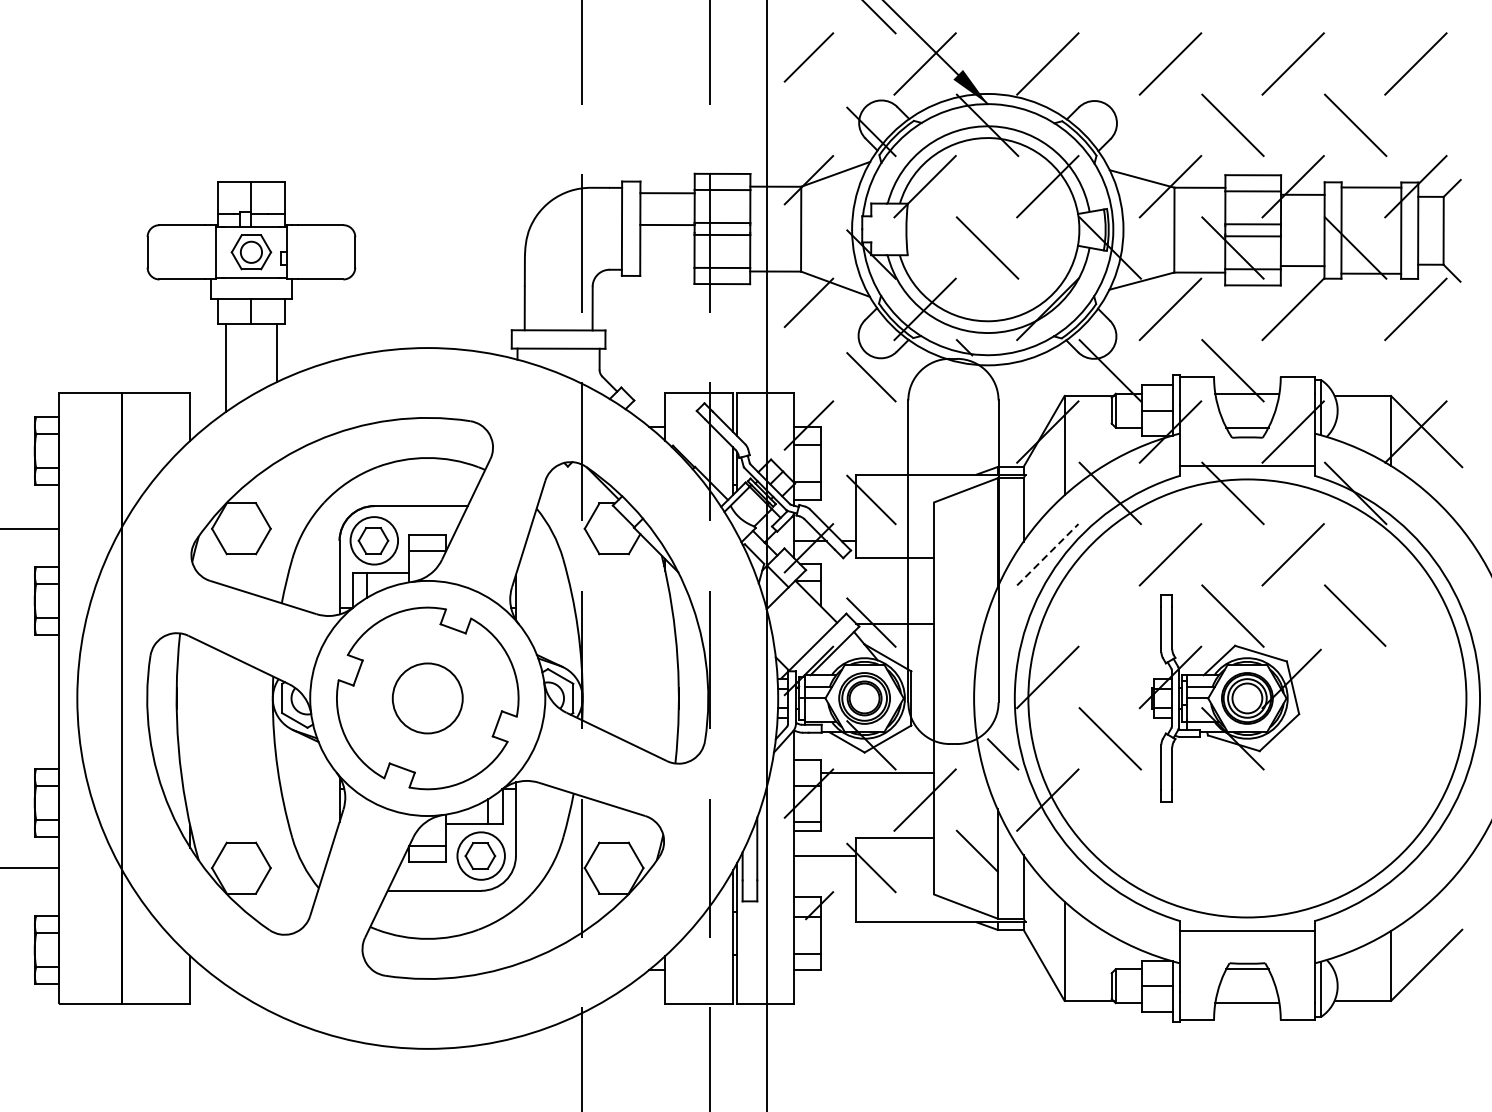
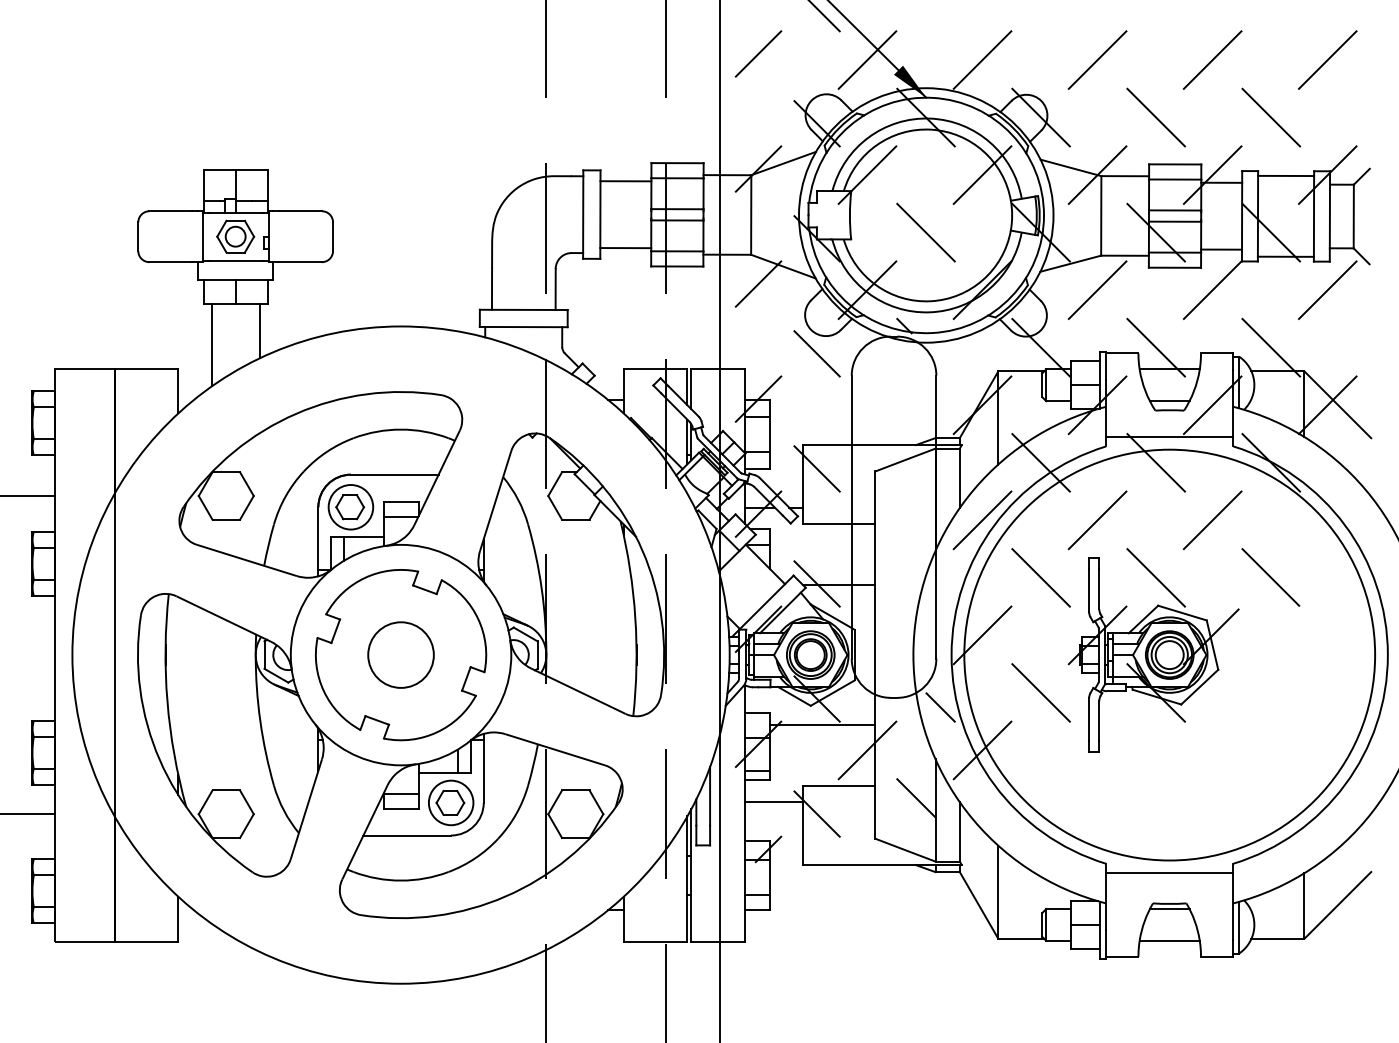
line: (1109, 125) -> (1040, 117), added
line: (667, 225) -> (625, 248), moved
line: (1355, 370) -> (1271, 347), added
line: (1047, 554) -> (982, 520), dashed -> solid
line: (1109, 615) -> (1040, 577), added

